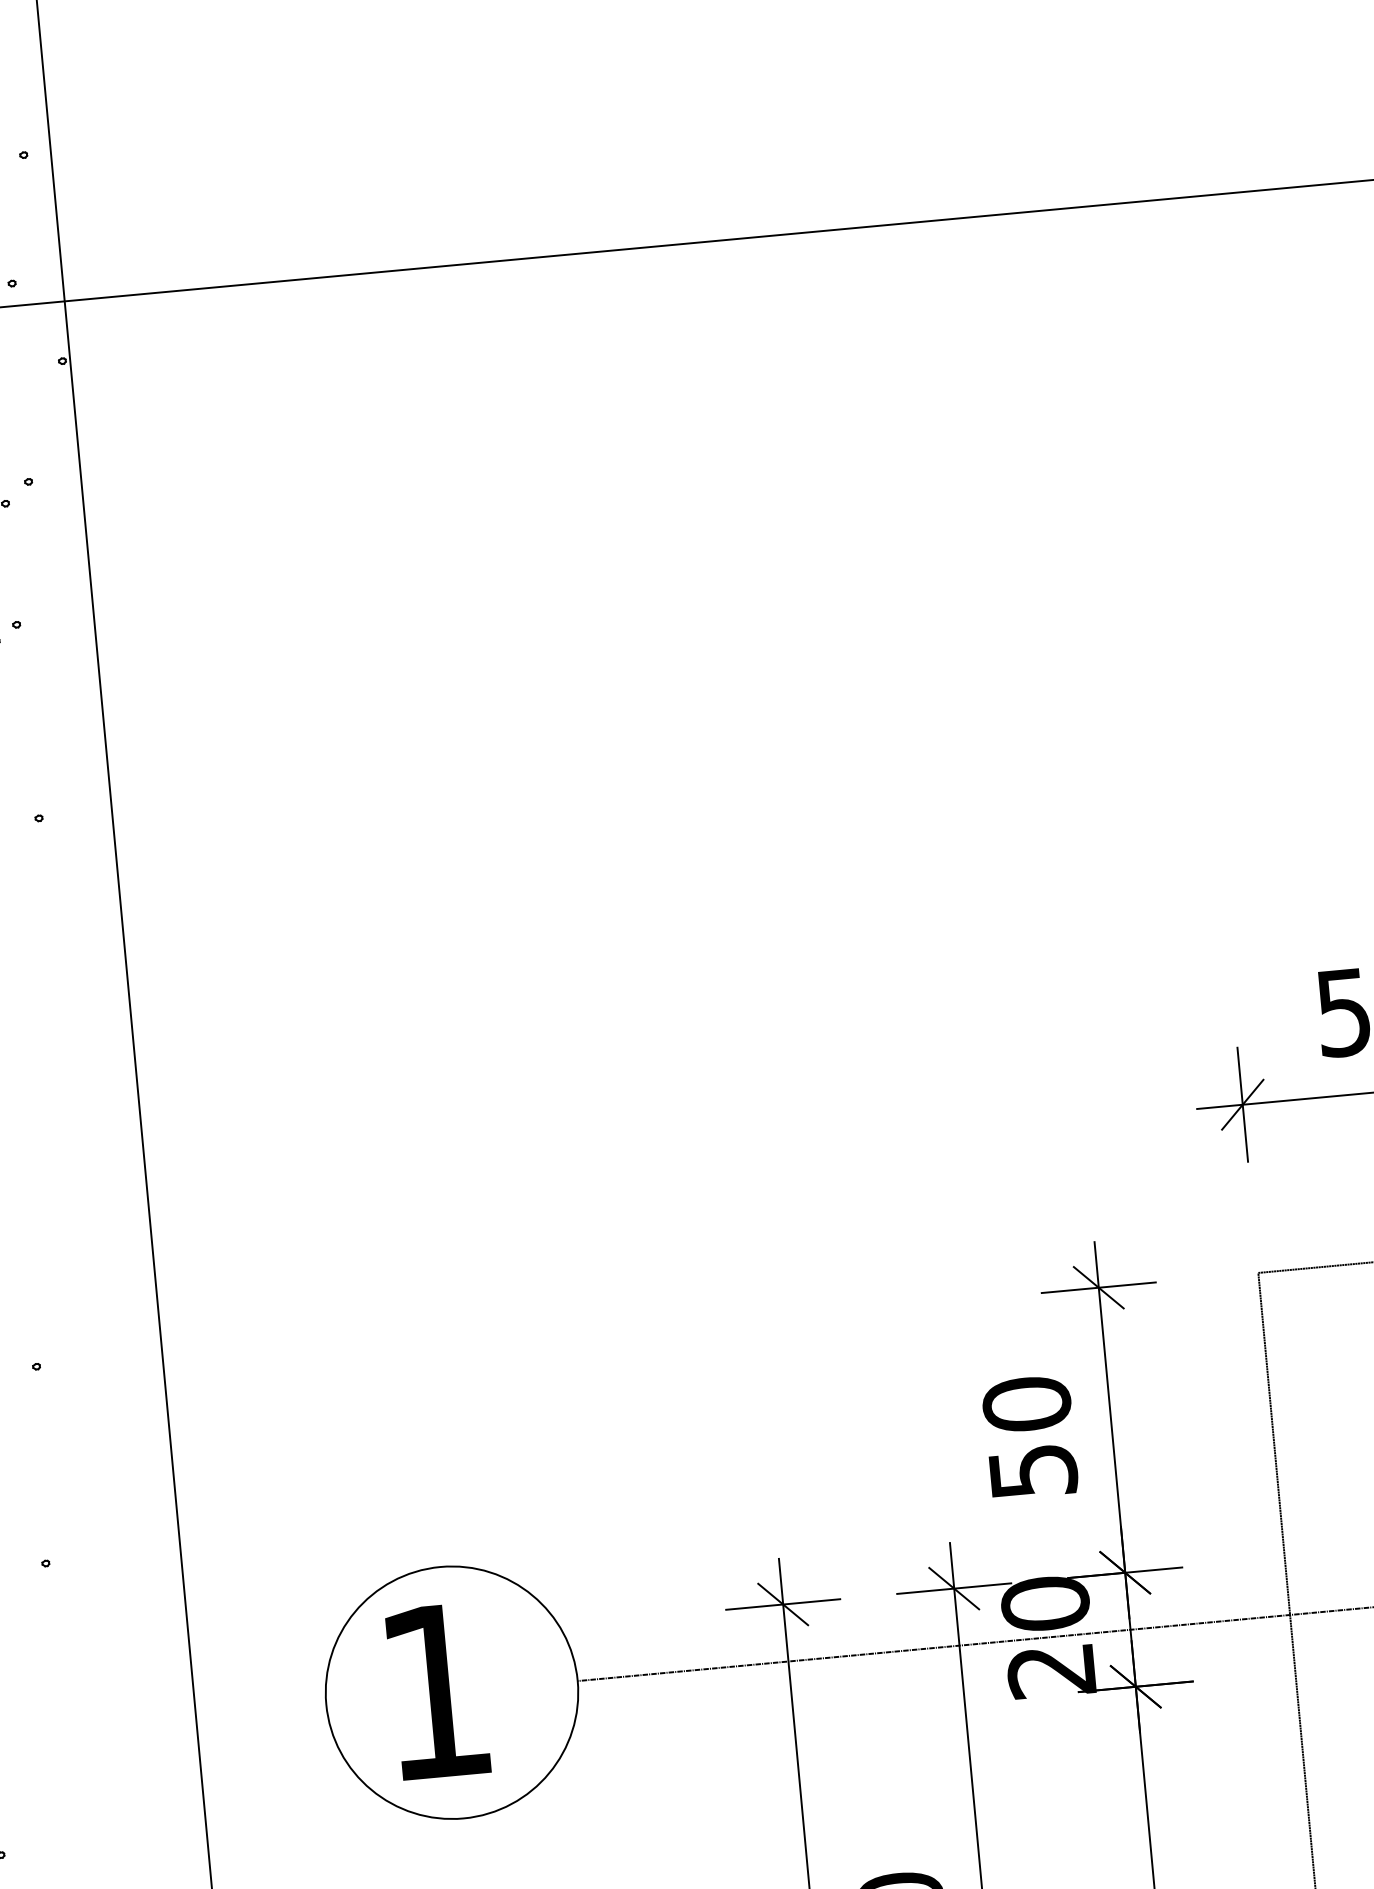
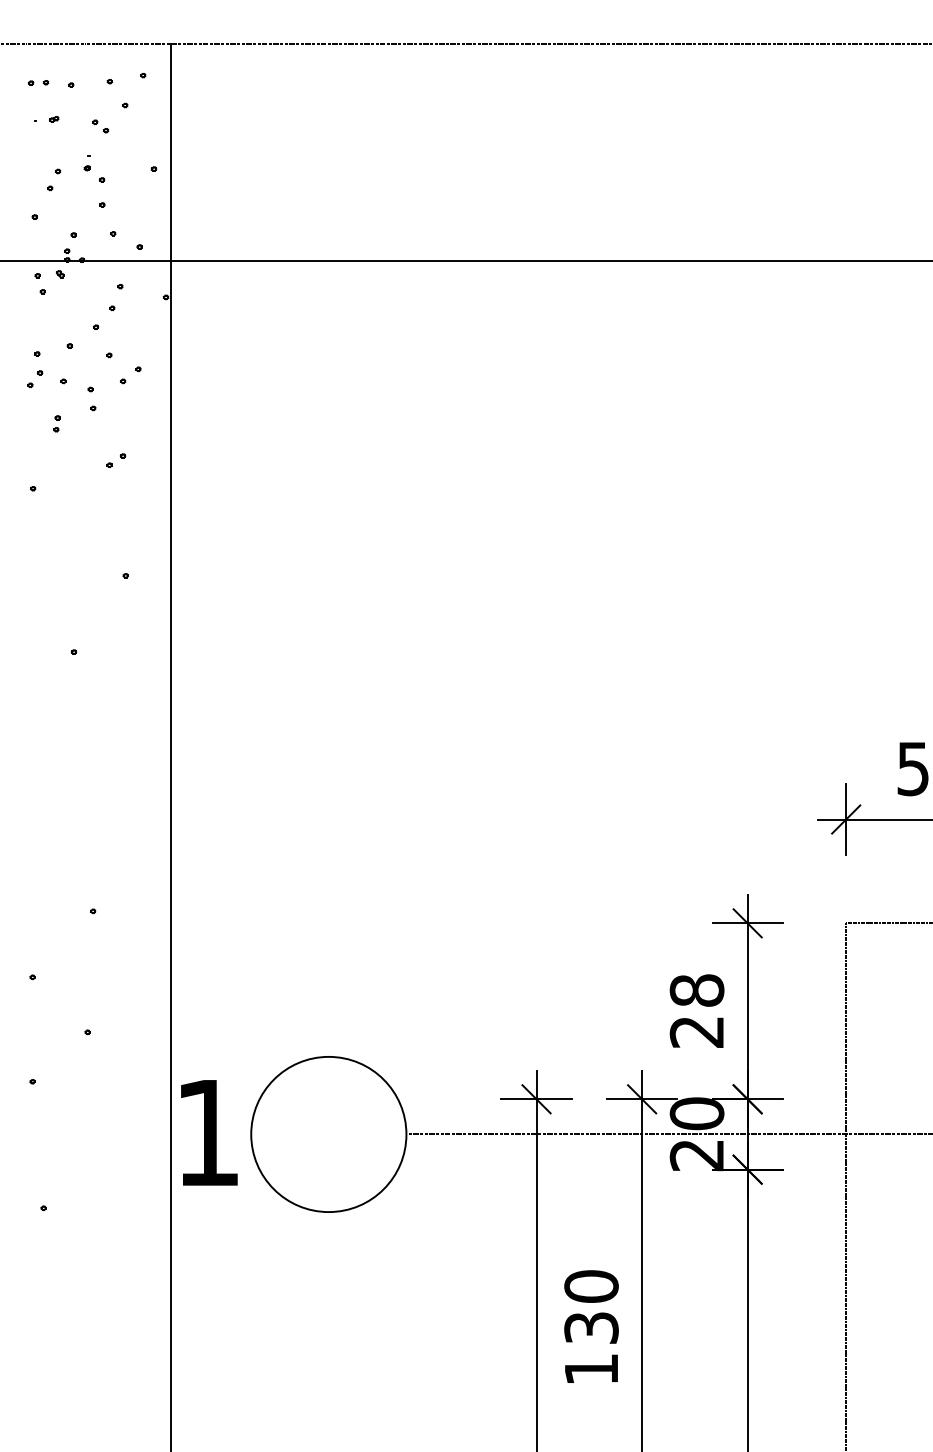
text: (1028, 1436) -> (696, 1010), 50 -> 28
text: (438, 1690) -> (209, 1132), moved

